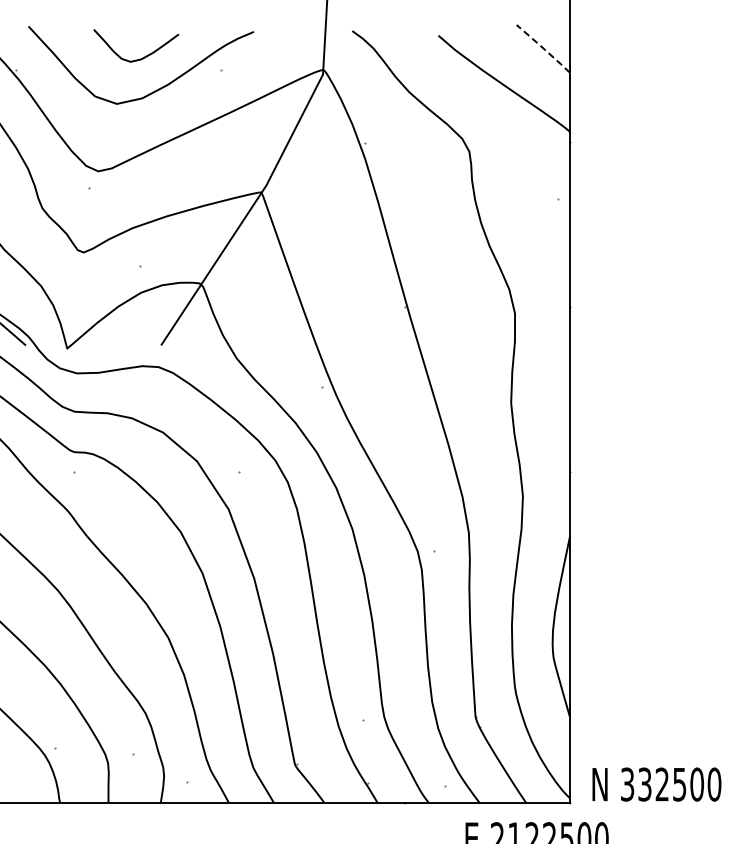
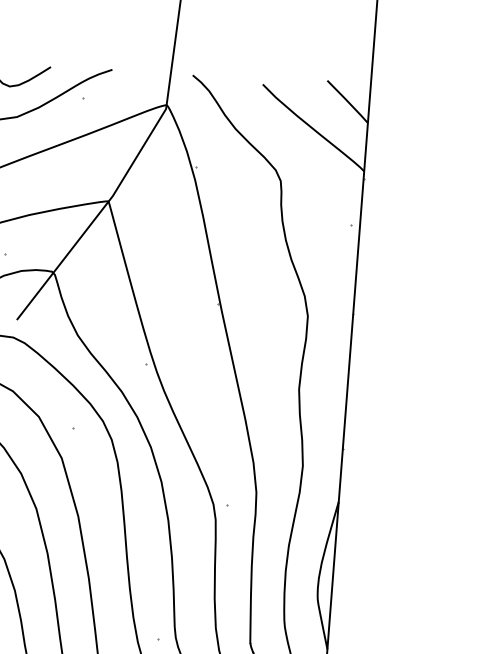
line: (543, 48) -> (347, 101), dashed -> solid

